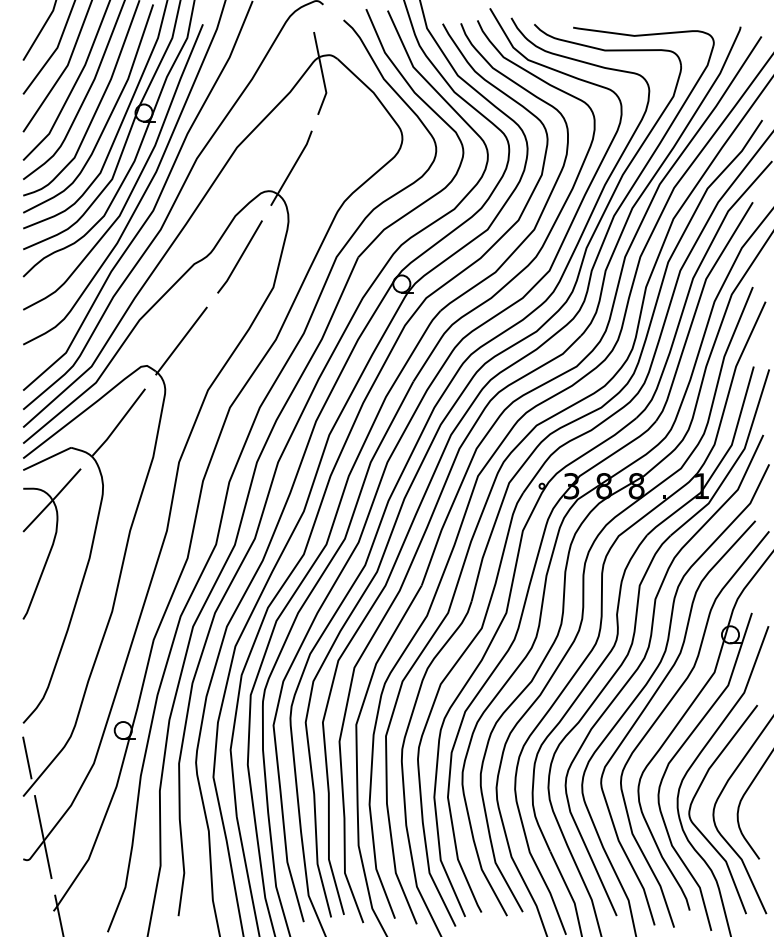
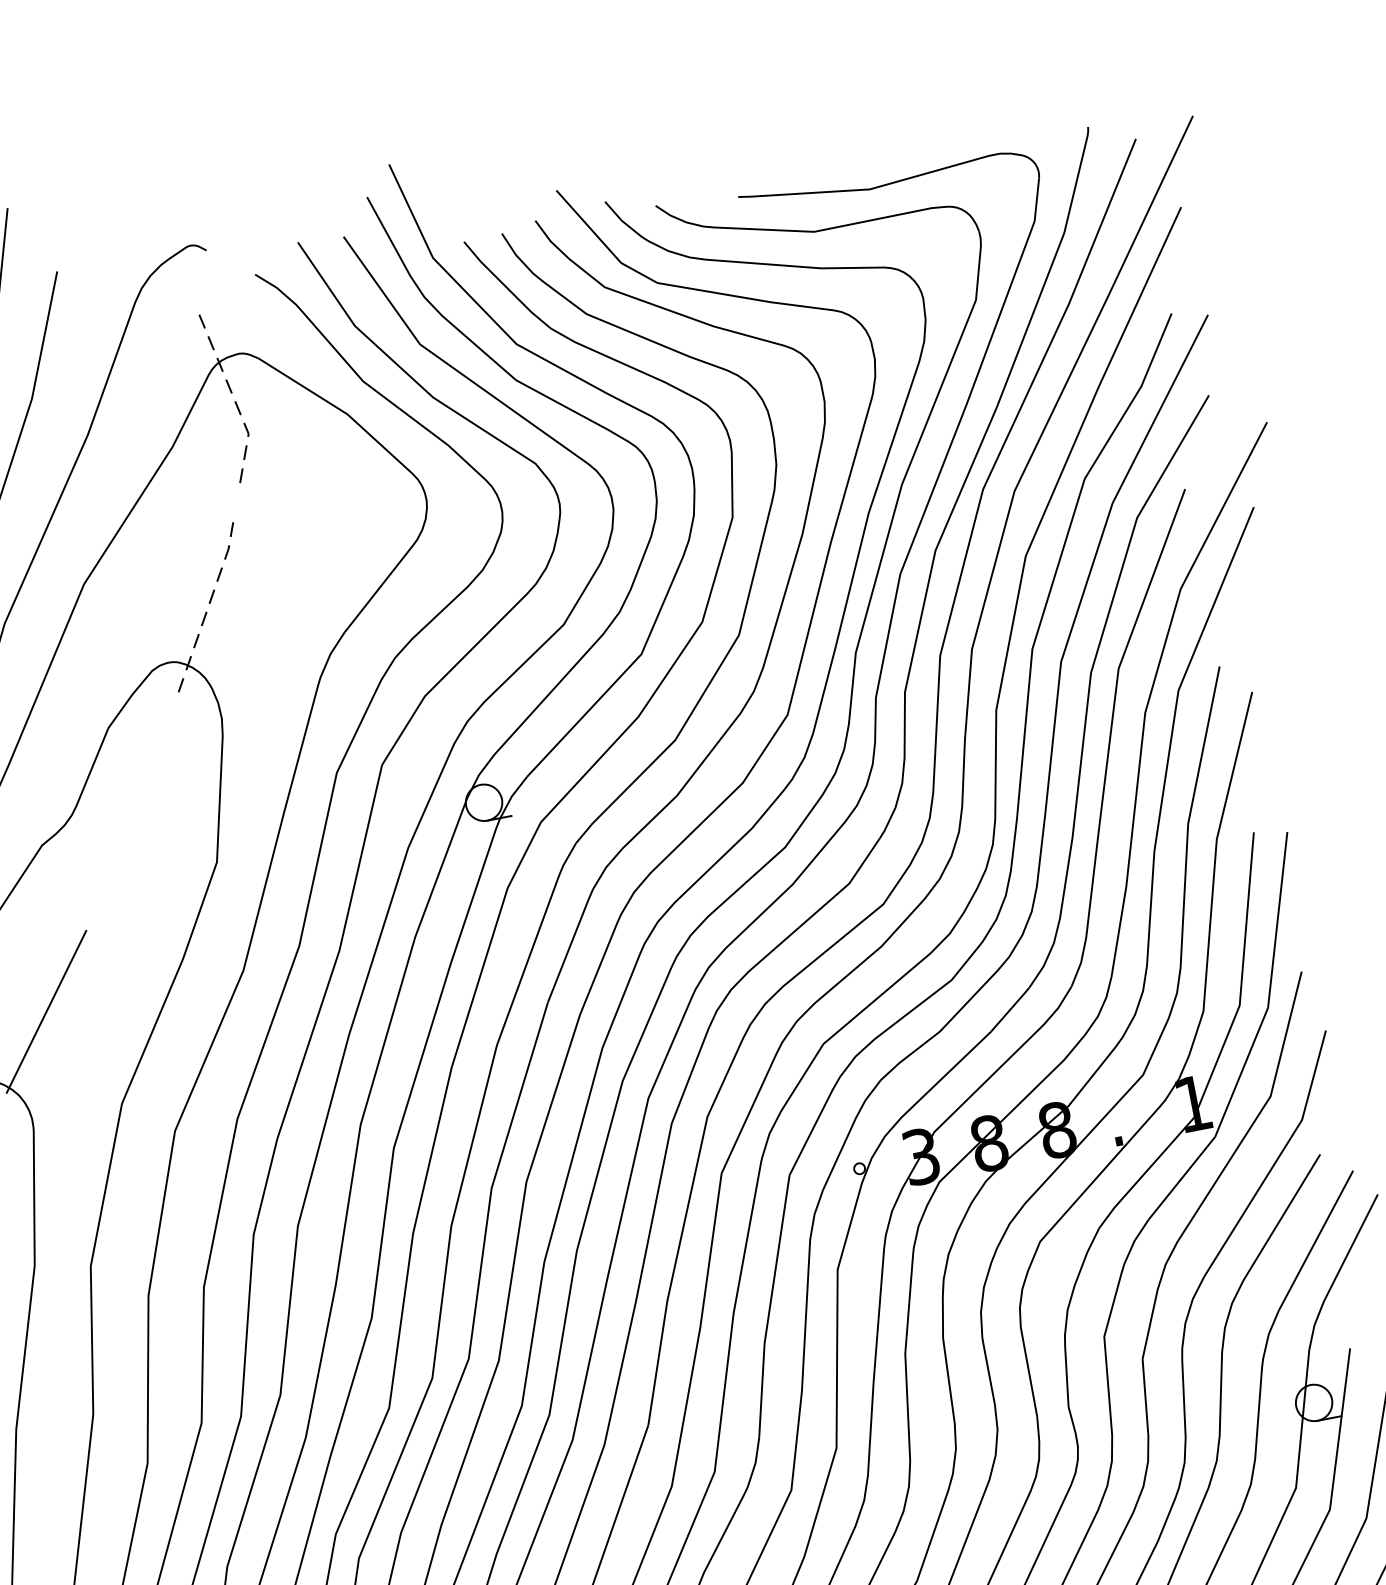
line: (322, 74) -> (233, 396), solid -> dashed
line: (292, 168) -> (208, 605), solid -> dashed
line: (240, 256) -> (135, 810), removed

